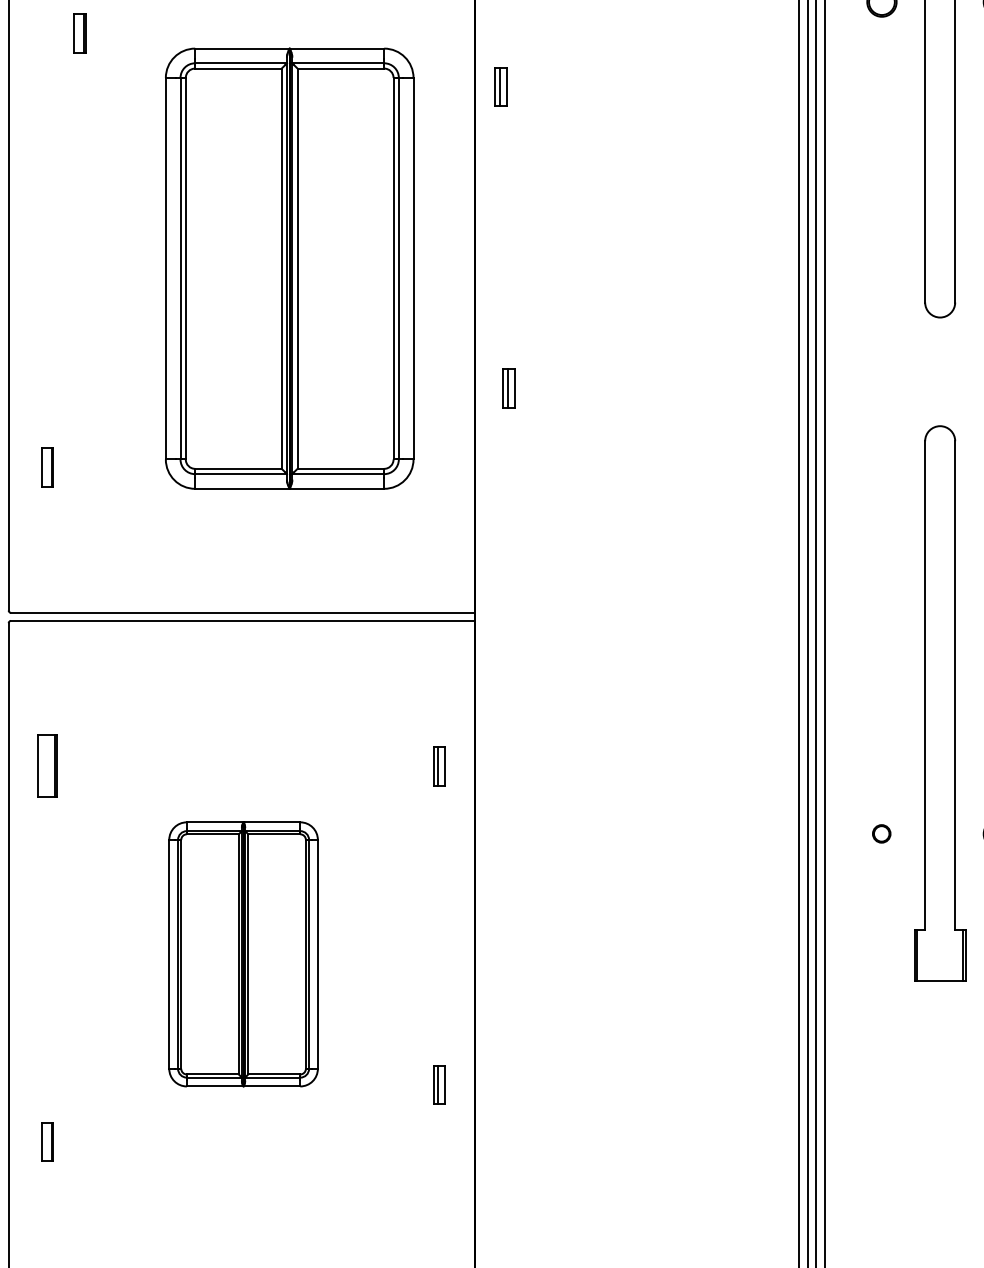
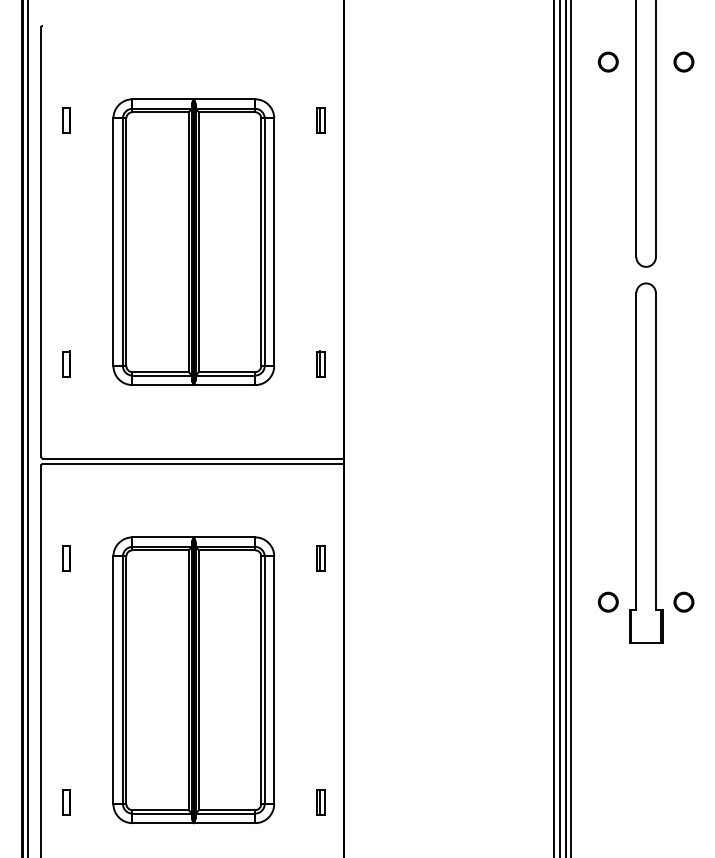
part: (79, 33) -> (66, 120), moved
part: (500, 87) -> (320, 120), moved
part: (289, 269) -> (193, 242), moved
part: (507, 387) -> (320, 363), moved
part: (940, 702) -> (646, 462), moved
part: (47, 766) -> (66, 558), size x0.62
circle: (880, 832) -> (607, 601), size x1.67
part: (242, 954) -> (193, 680), size x1.67
part: (438, 1085) -> (320, 802), moved

